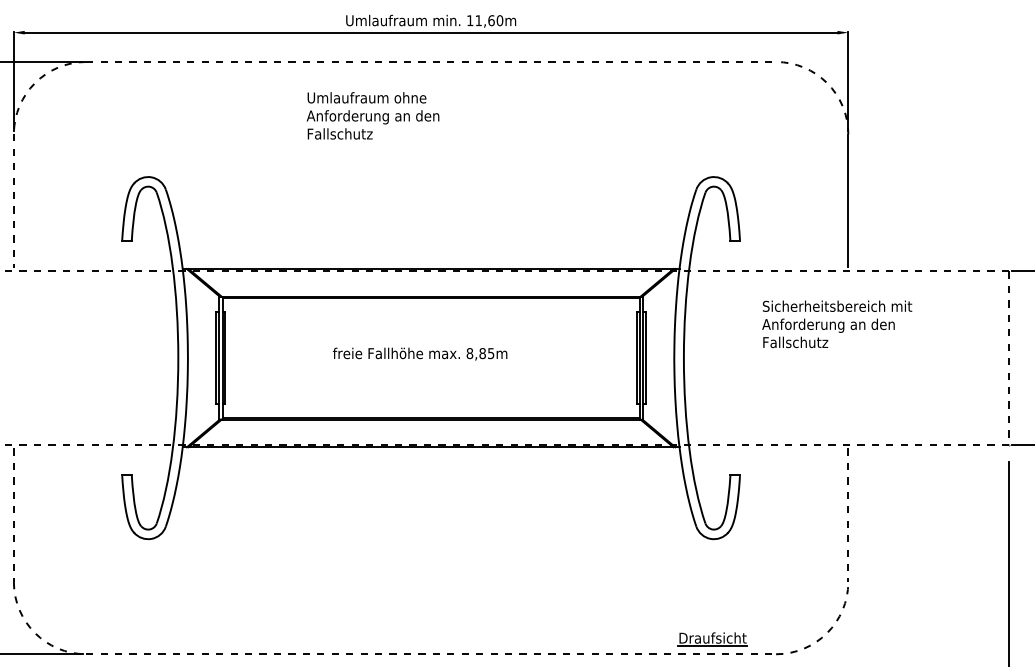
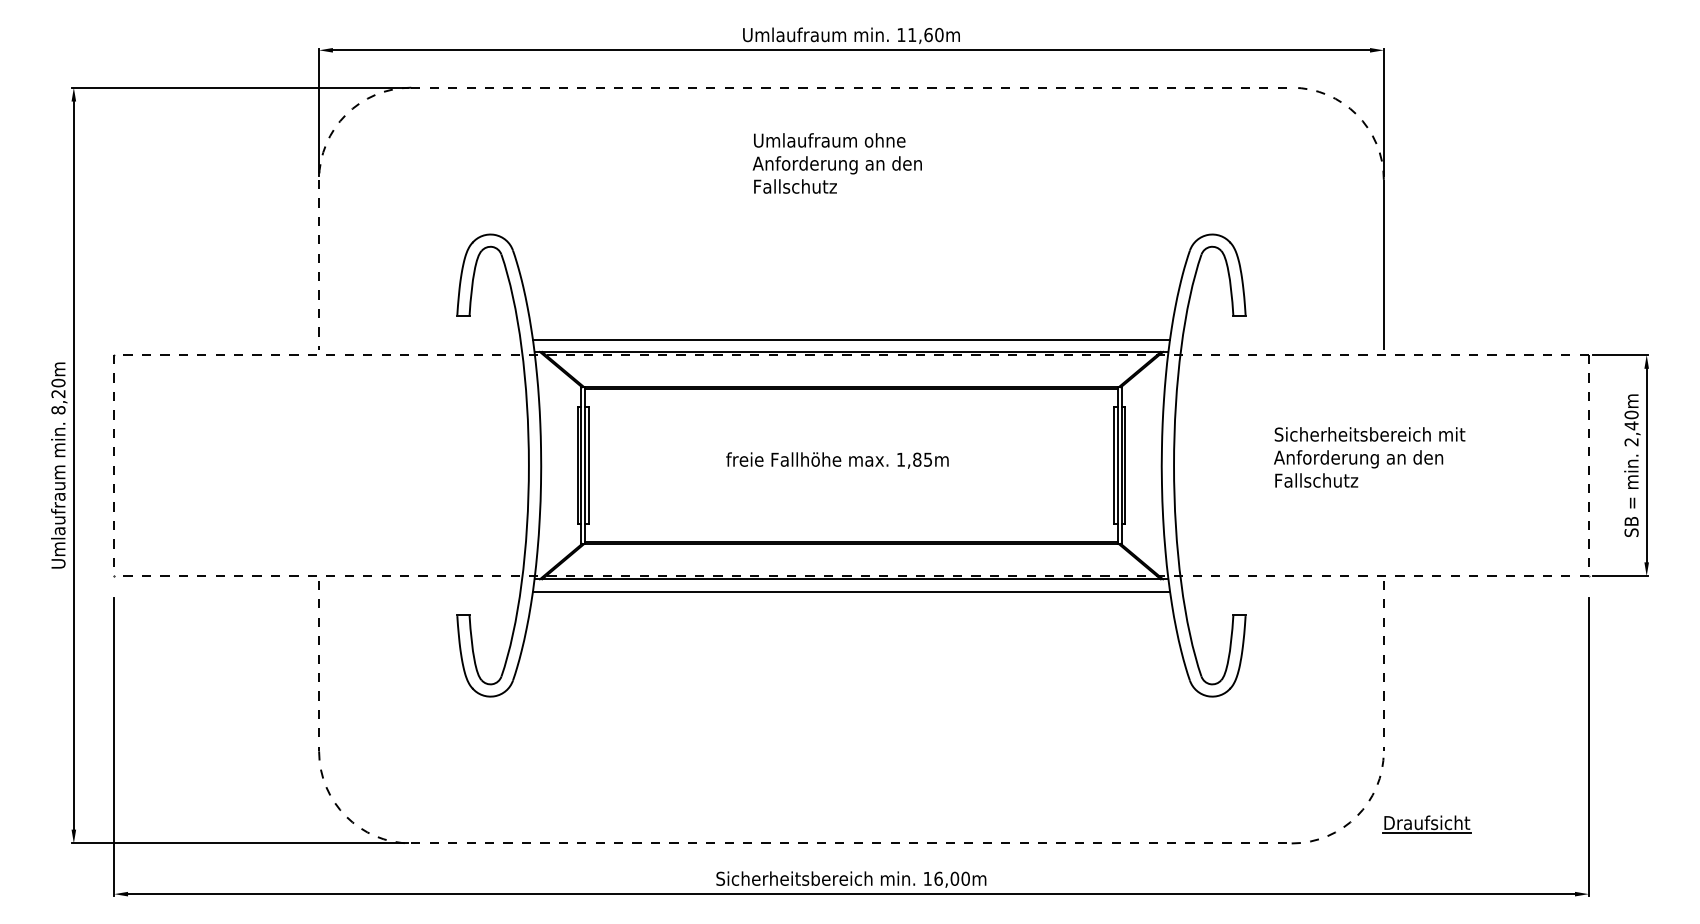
text: (372, 115) -> (836, 163), moved
line: (431, 259) -> (851, 339), added
text: (837, 324) -> (1369, 457), moved
text: (469, 353) -> (900, 459), 8,85m -> 1,85m
line: (431, 456) -> (851, 591), added
part: (712, 639) -> (1426, 824), moved

